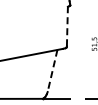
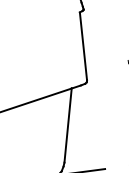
line: (67, 26) -> (83, 46), dashed -> solid
line: (52, 70) -> (67, 124), dashed -> solid

